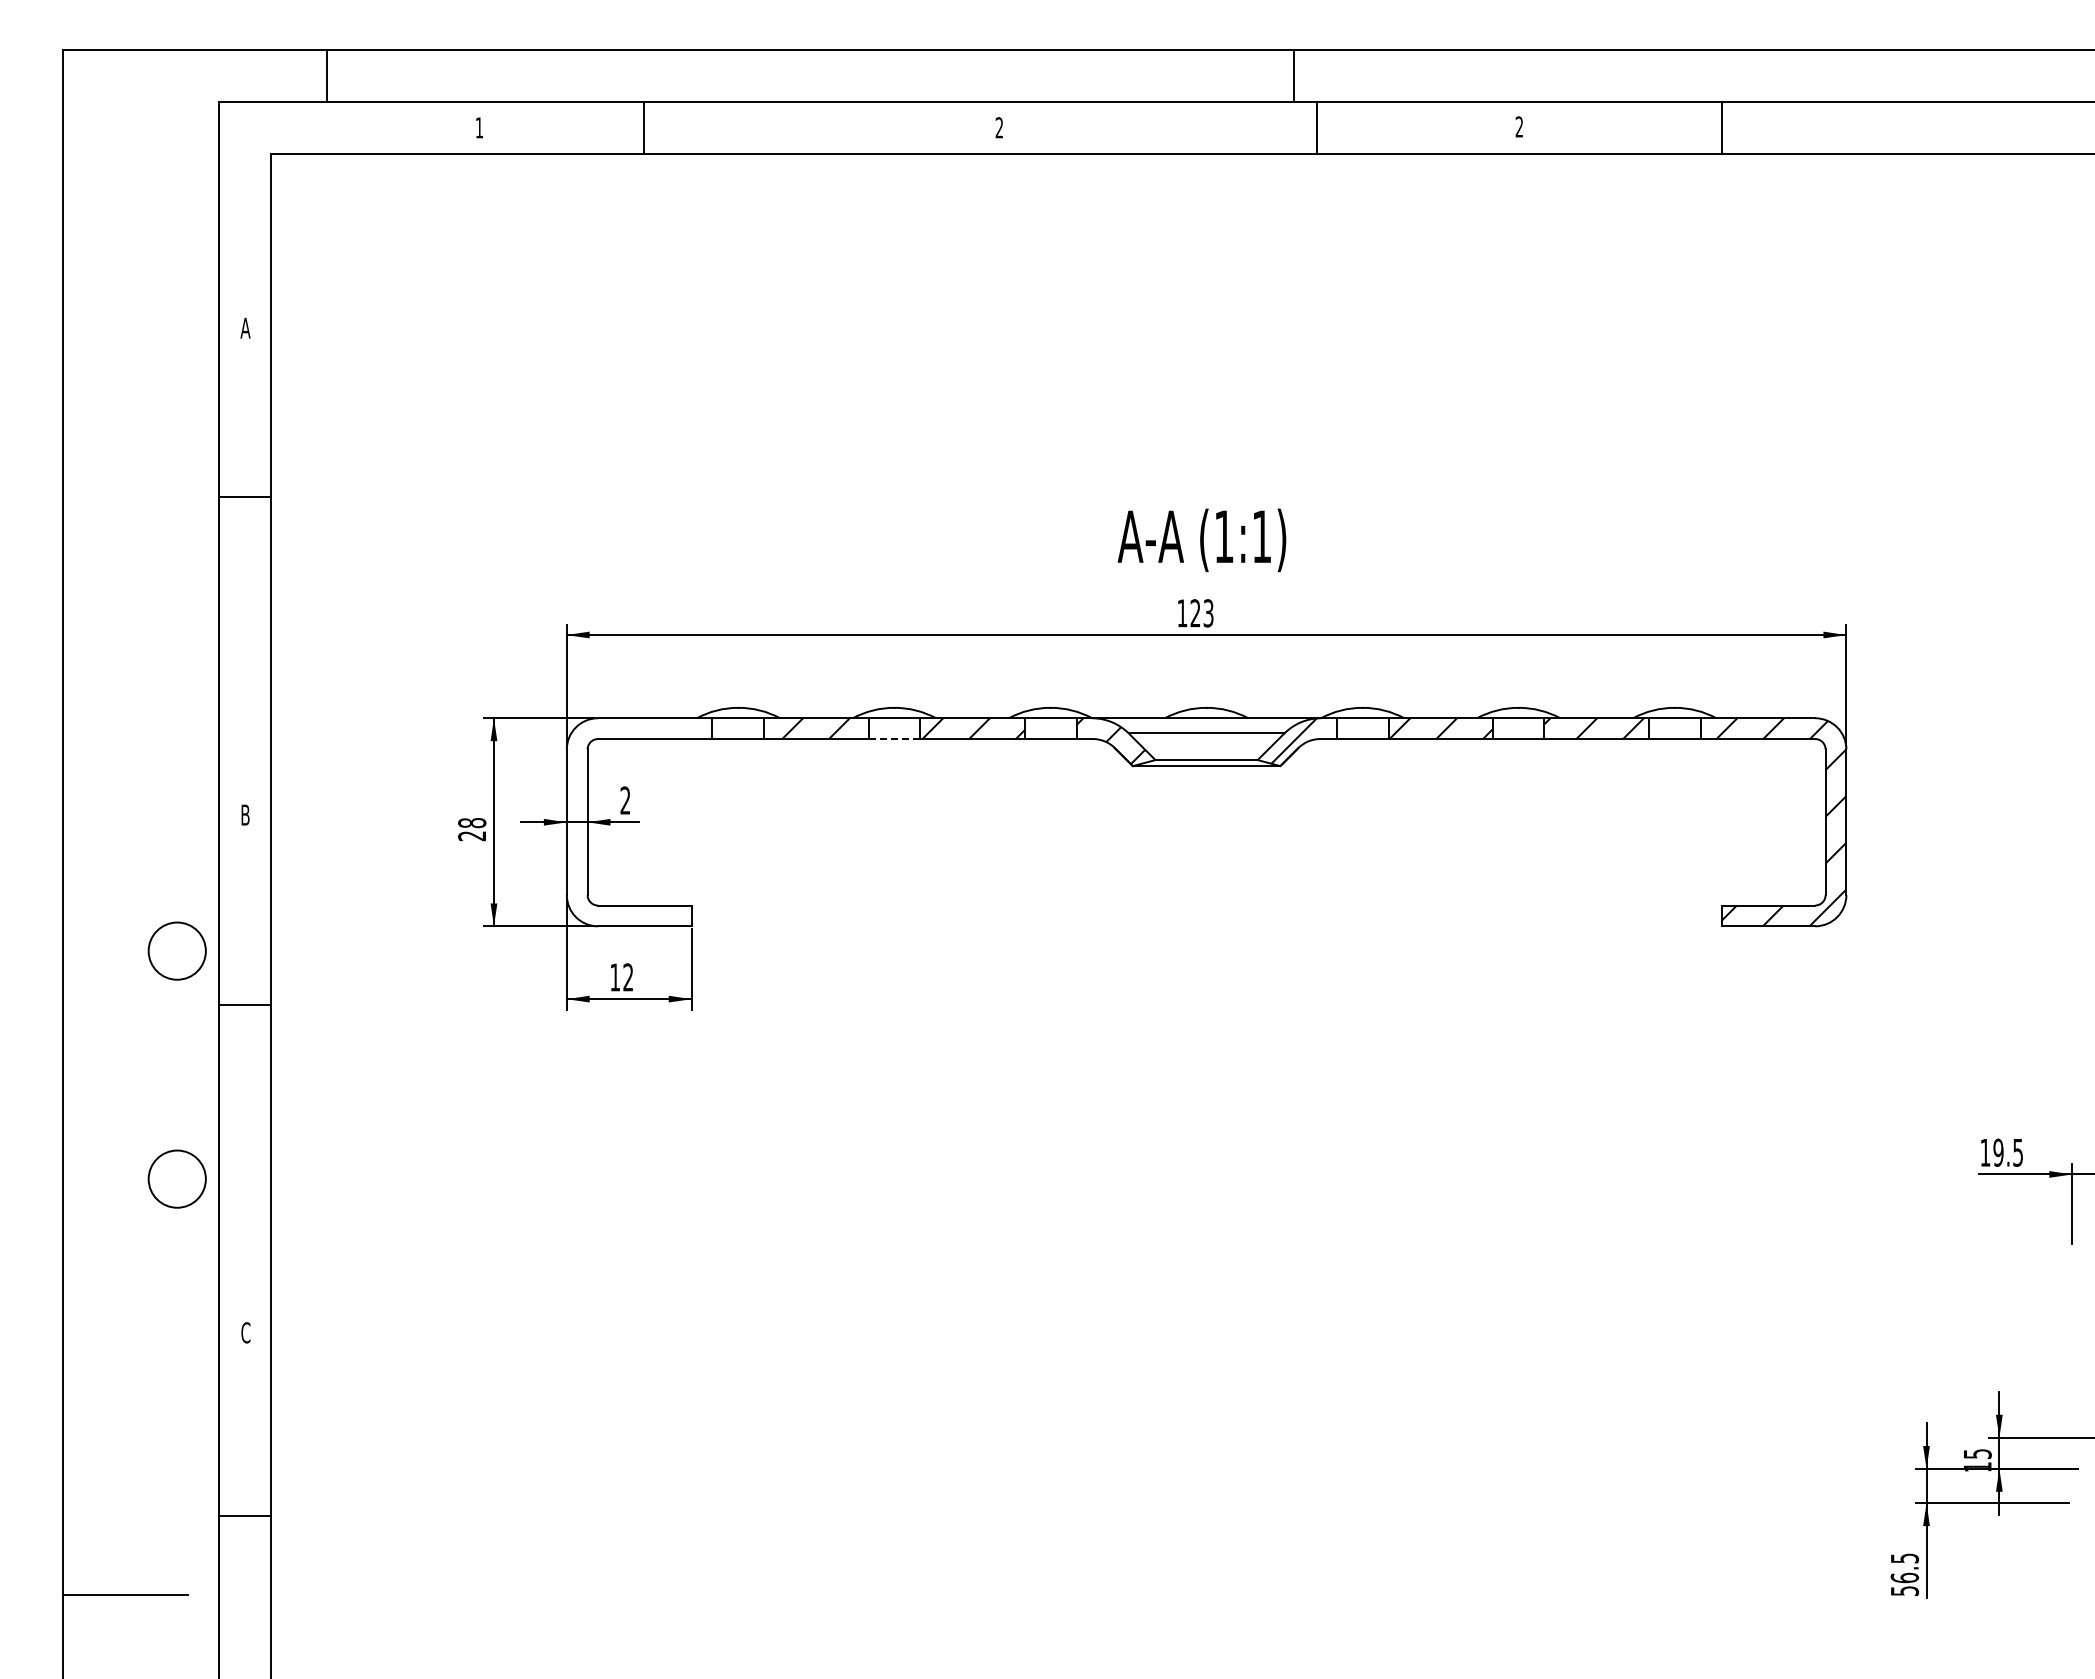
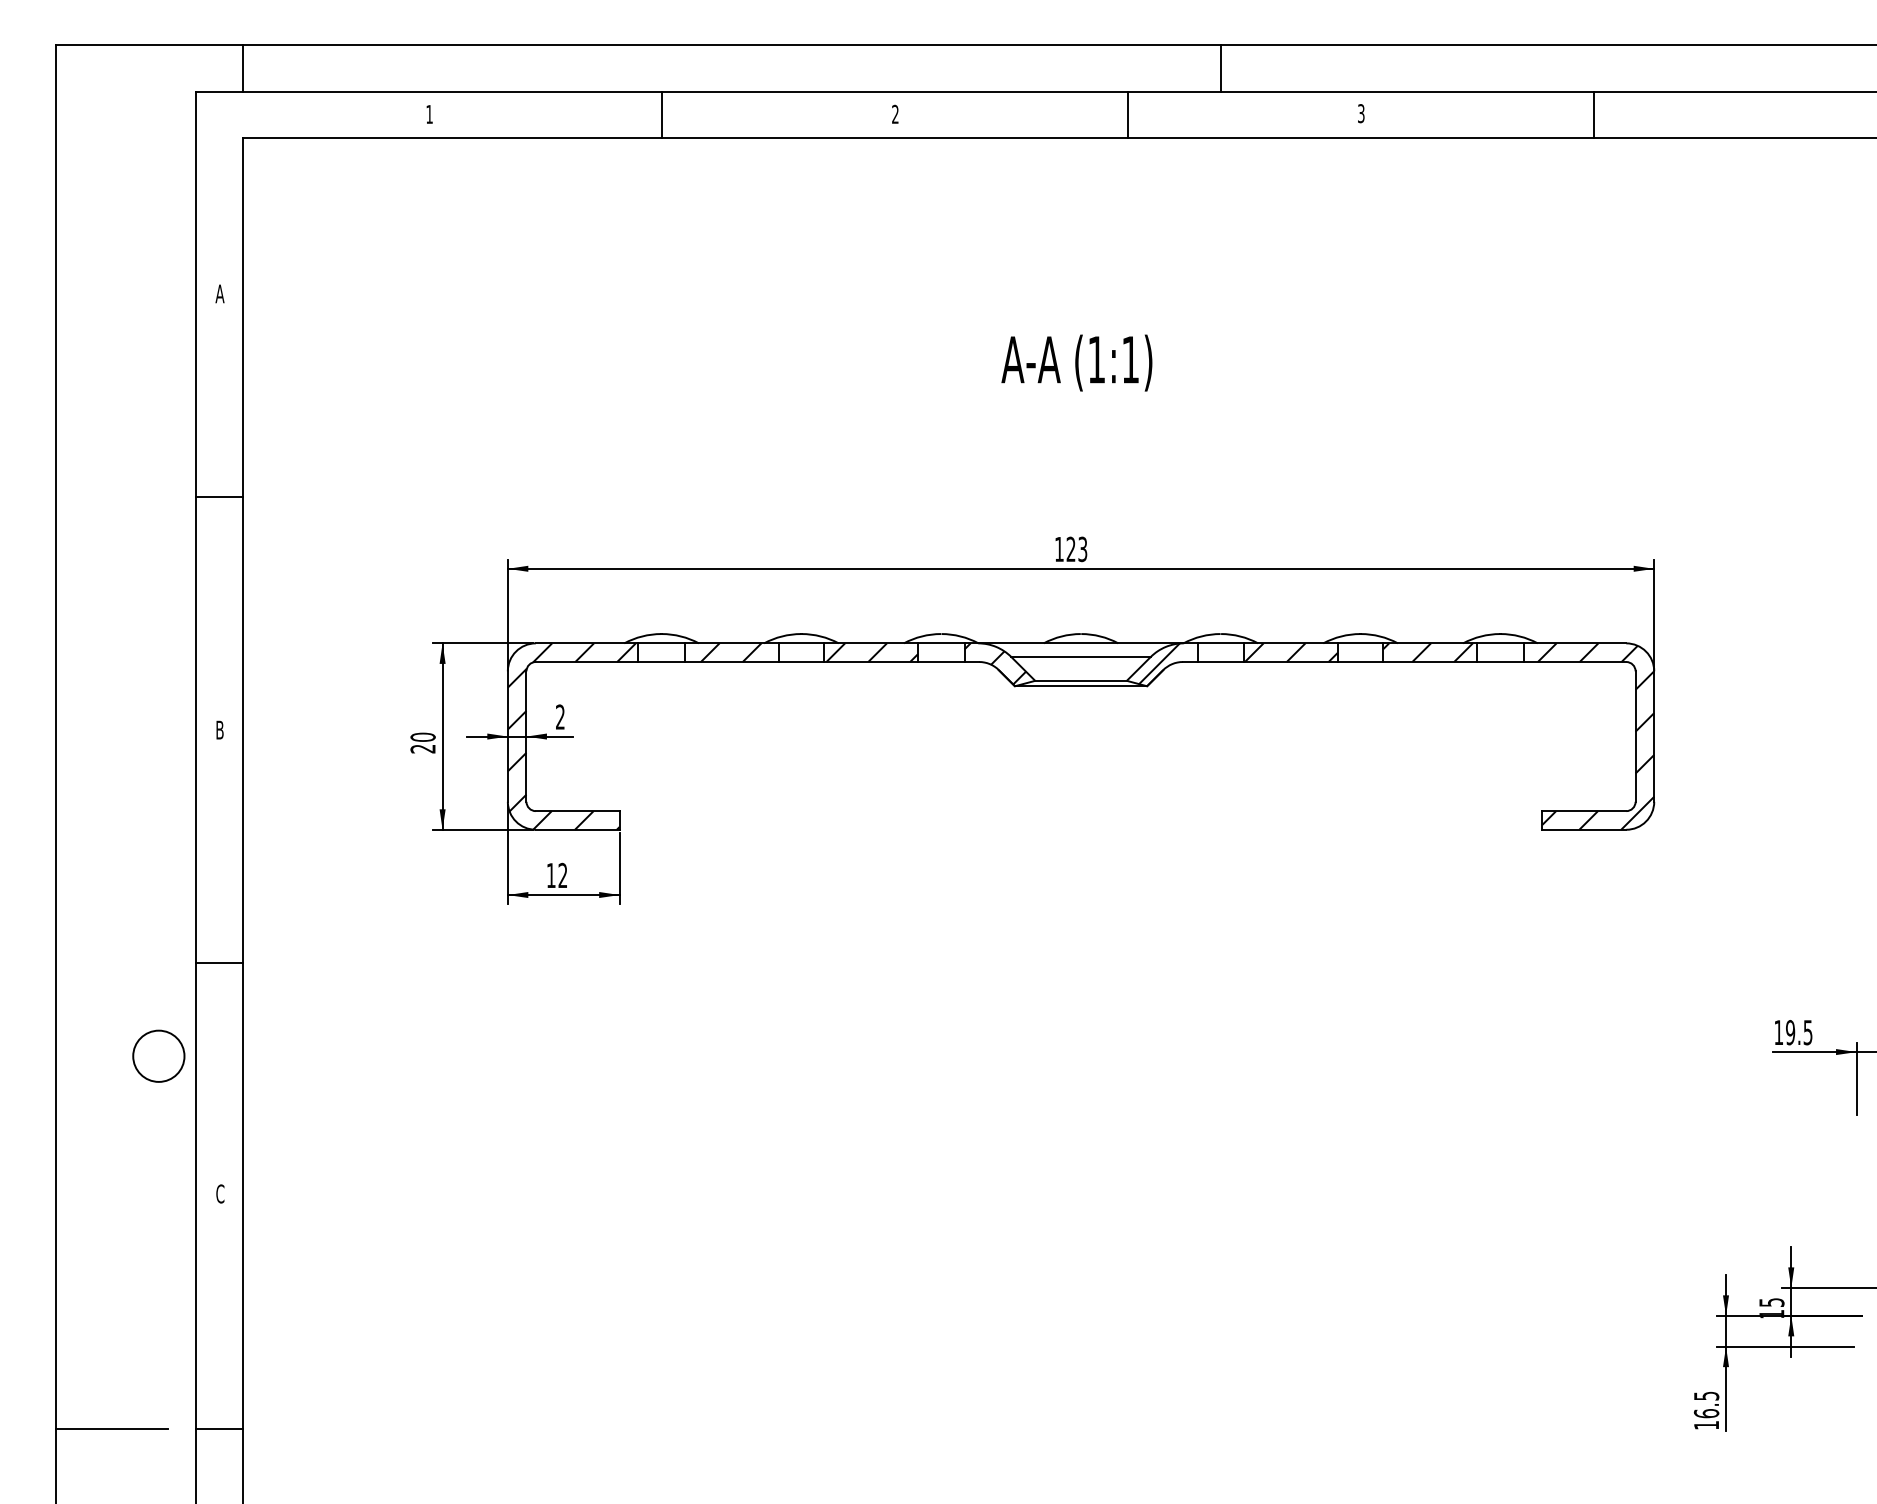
line: (326, 76) -> (242, 68), moved
line: (1294, 76) -> (1221, 68), moved
text: (1519, 126) -> (1361, 113), 2 -> 3
line: (644, 128) -> (662, 115), moved
line: (1317, 128) -> (1128, 115), moved
line: (1722, 128) -> (1594, 115), moved
line: (244, 496) -> (219, 496), moved
text: (1201, 540) -> (1076, 363), moved
line: (895, 739) -> (802, 662), dashed -> solid
hatch: (637, 822) -> (571, 736), added
text: (472, 823) -> (423, 737), 28 -> 20
circle: (176, 950) -> (158, 851), removed
line: (244, 1005) -> (219, 963), moved
line: (244, 1516) -> (219, 1429), moved
text: (1905, 1590) -> (1707, 1424), 56.5 -> 16.5

